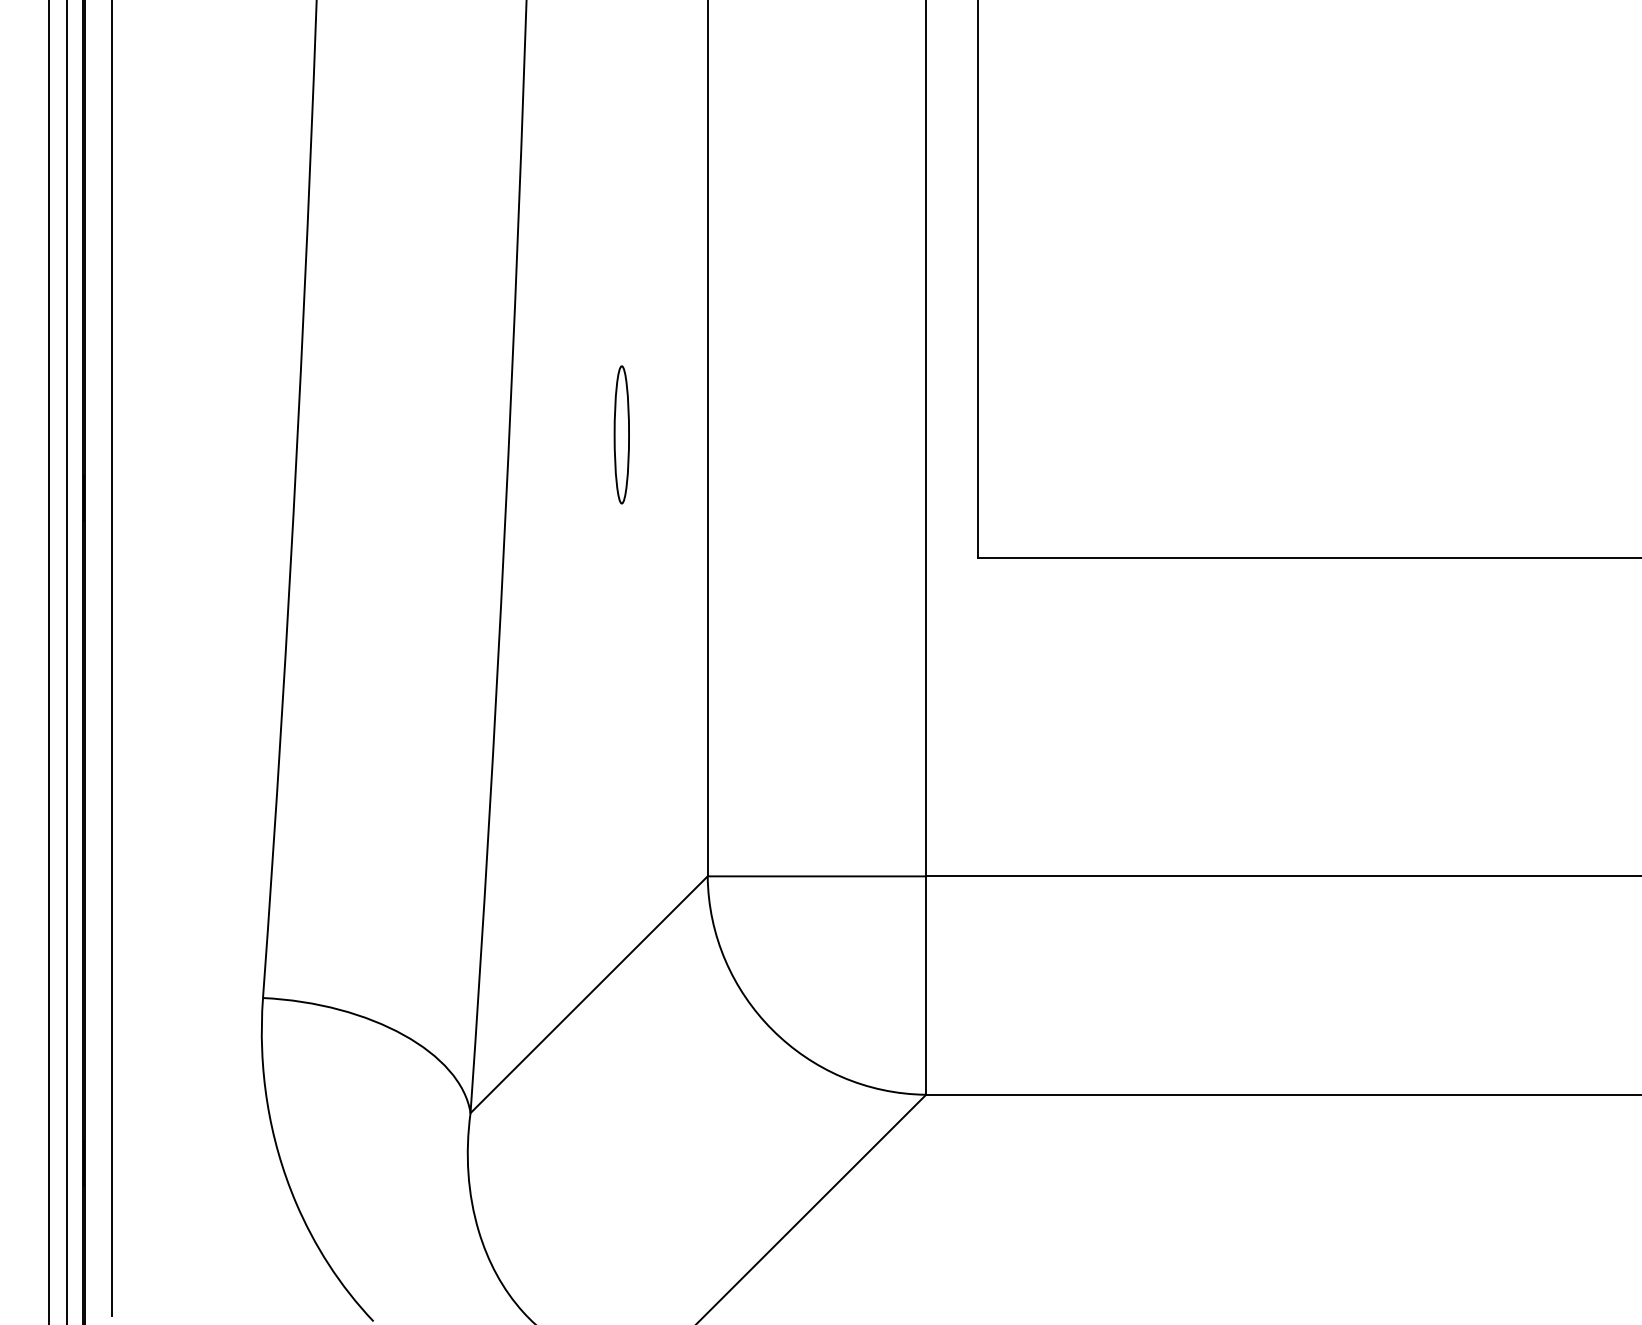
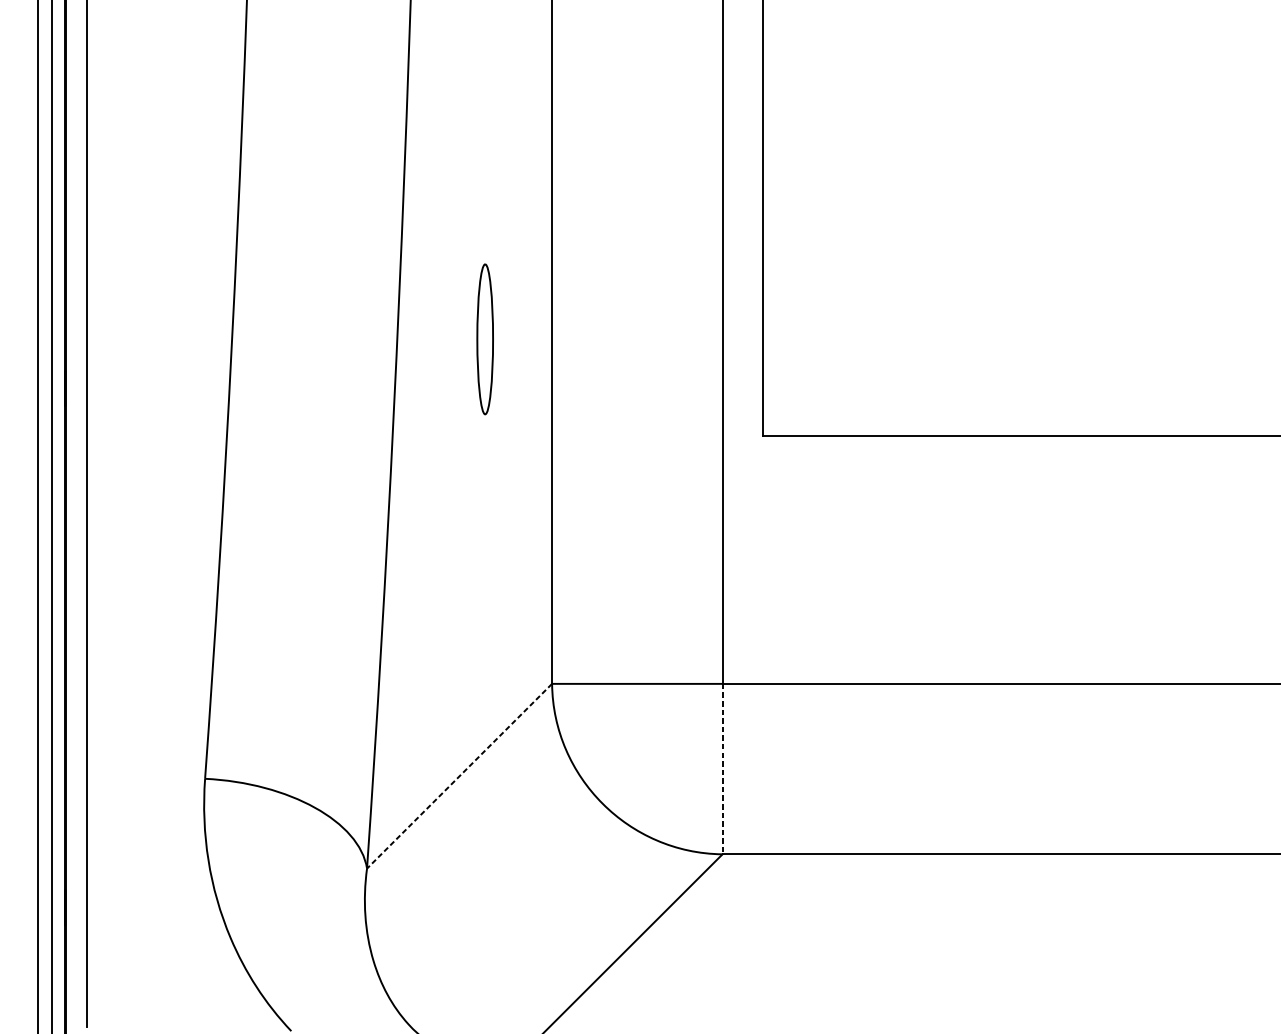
part: (621, 434) -> (484, 339), size x1.4
line: (926, 986) -> (722, 769), solid -> dashed
line: (589, 994) -> (459, 776), solid -> dashed

